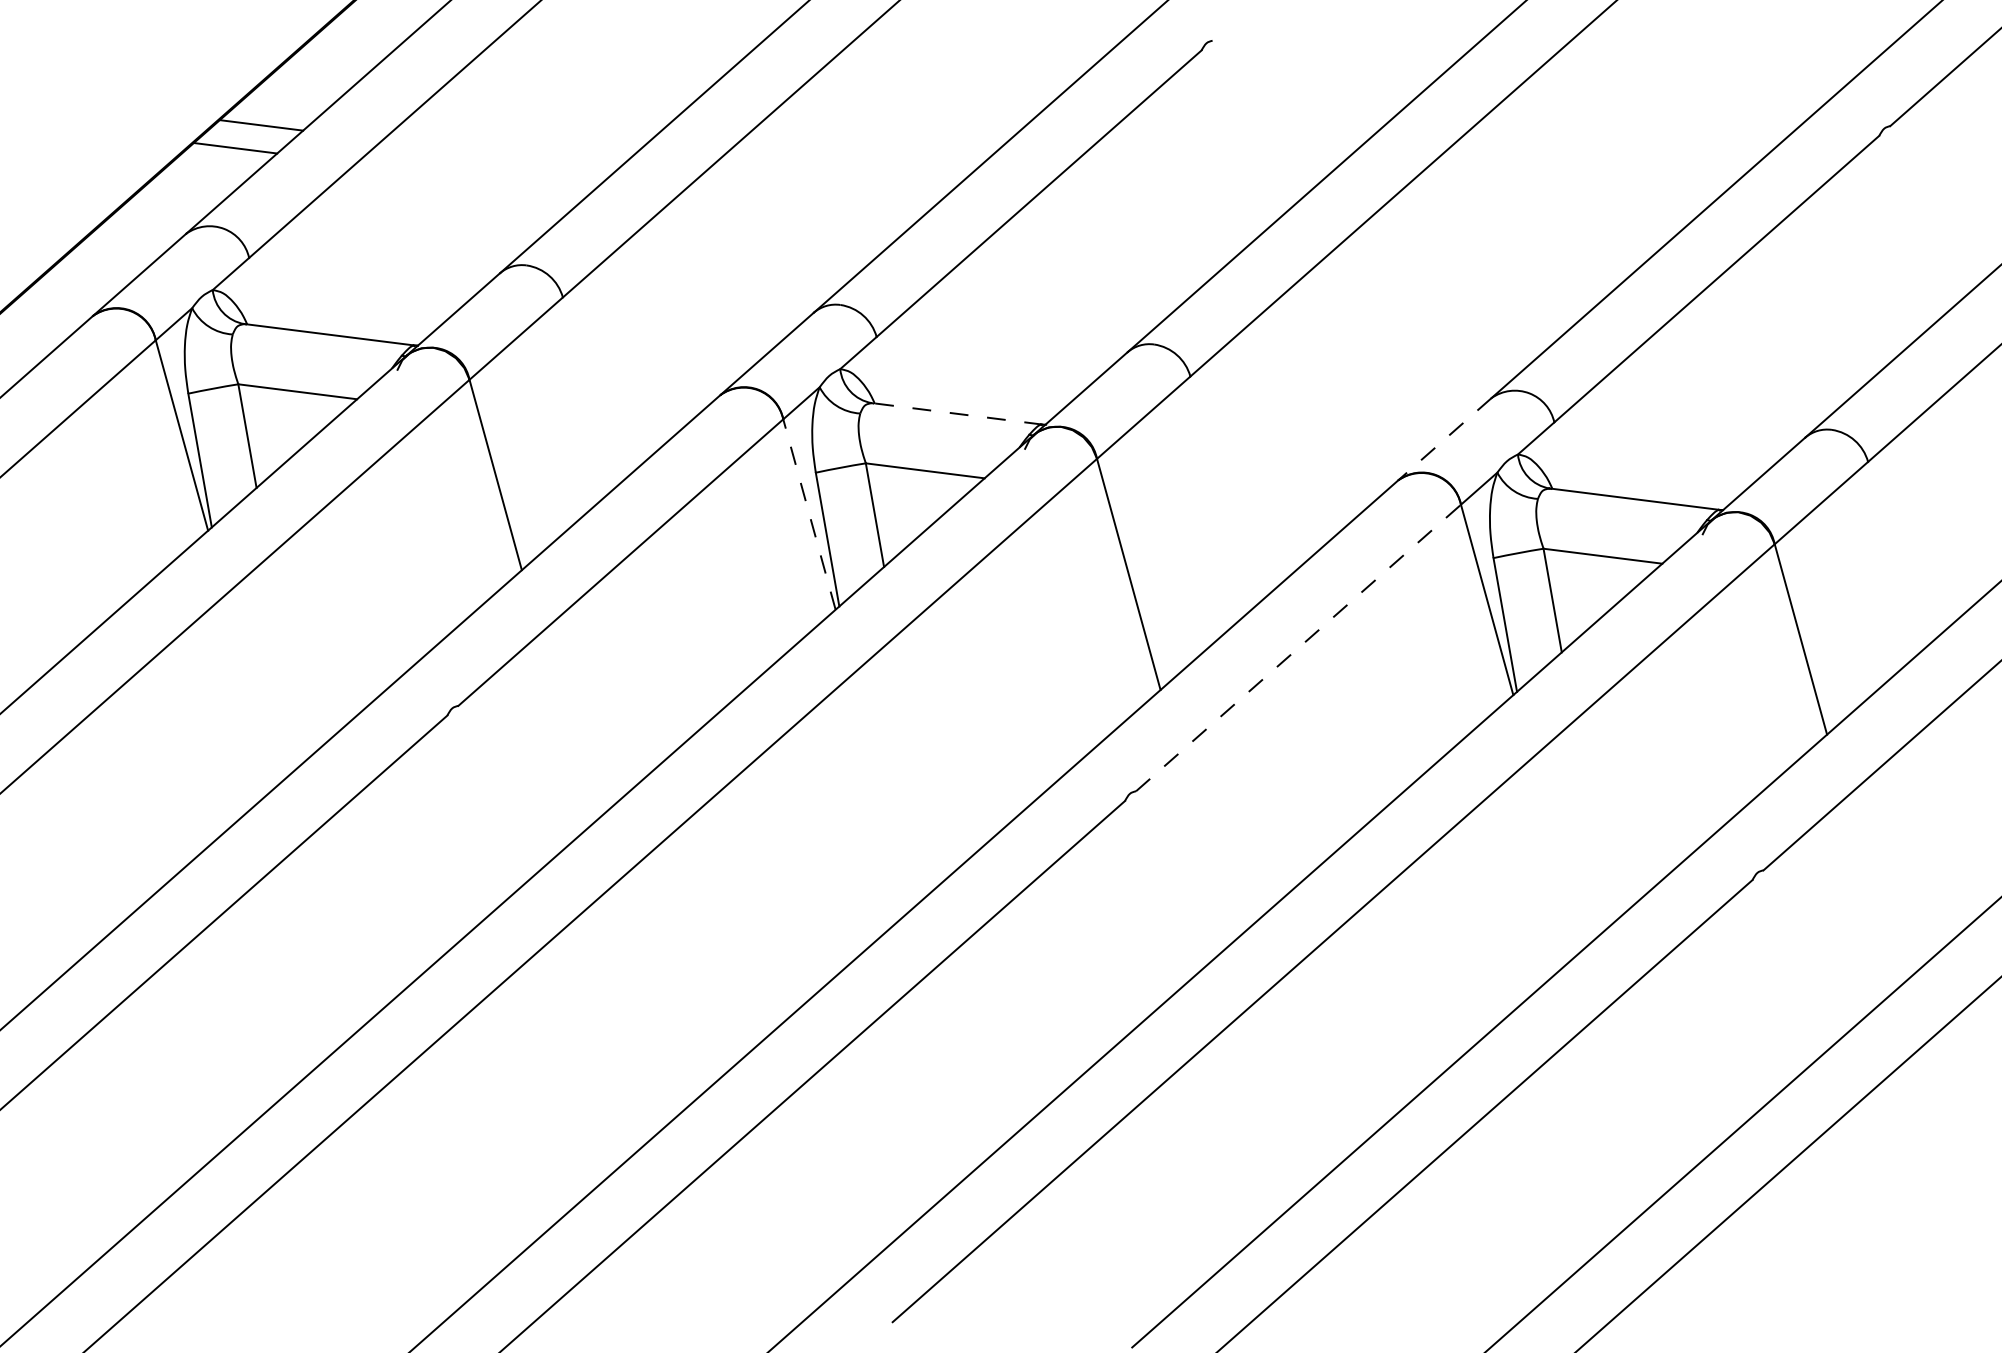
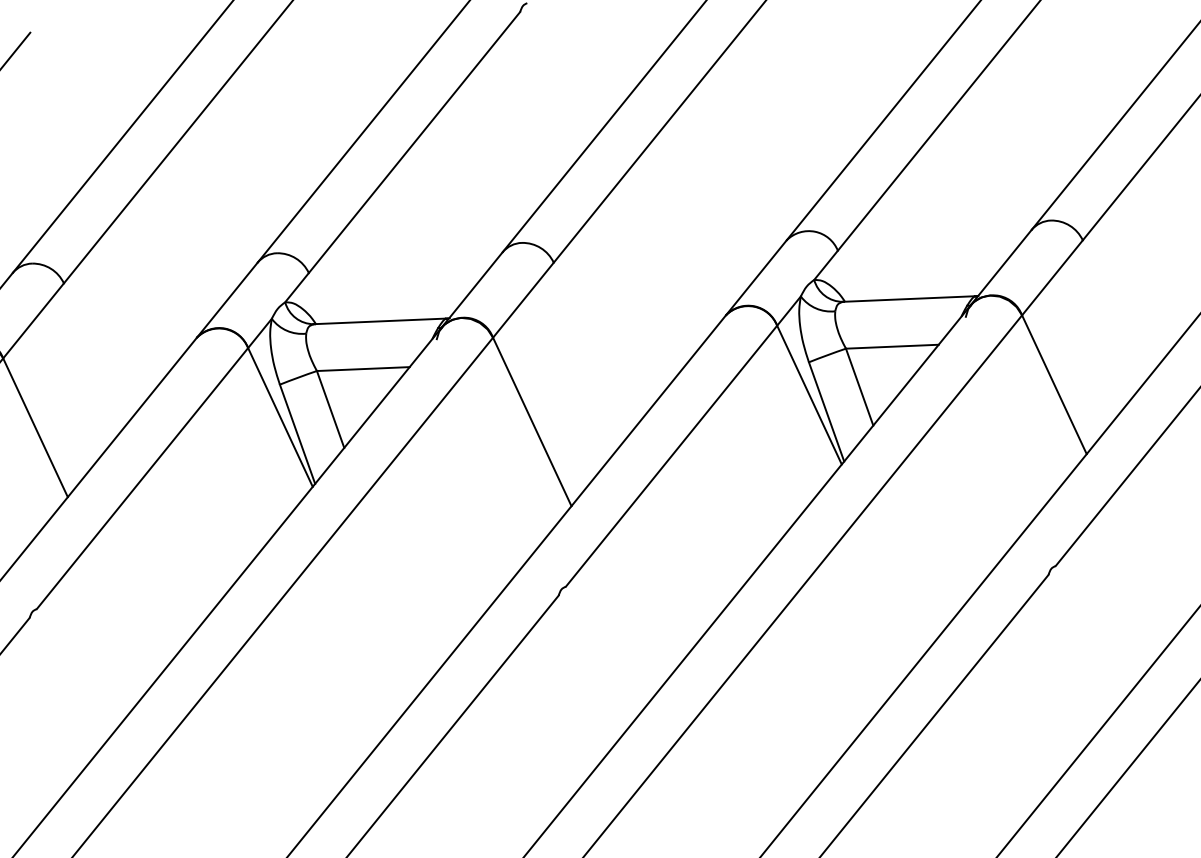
line: (956, 413) -> (379, 321), dashed -> solid
line: (1444, 439) -> (756, 277), dashed -> solid
line: (809, 514) -> (280, 417), dashed -> solid
line: (1298, 648) -> (671, 456), dashed -> solid

